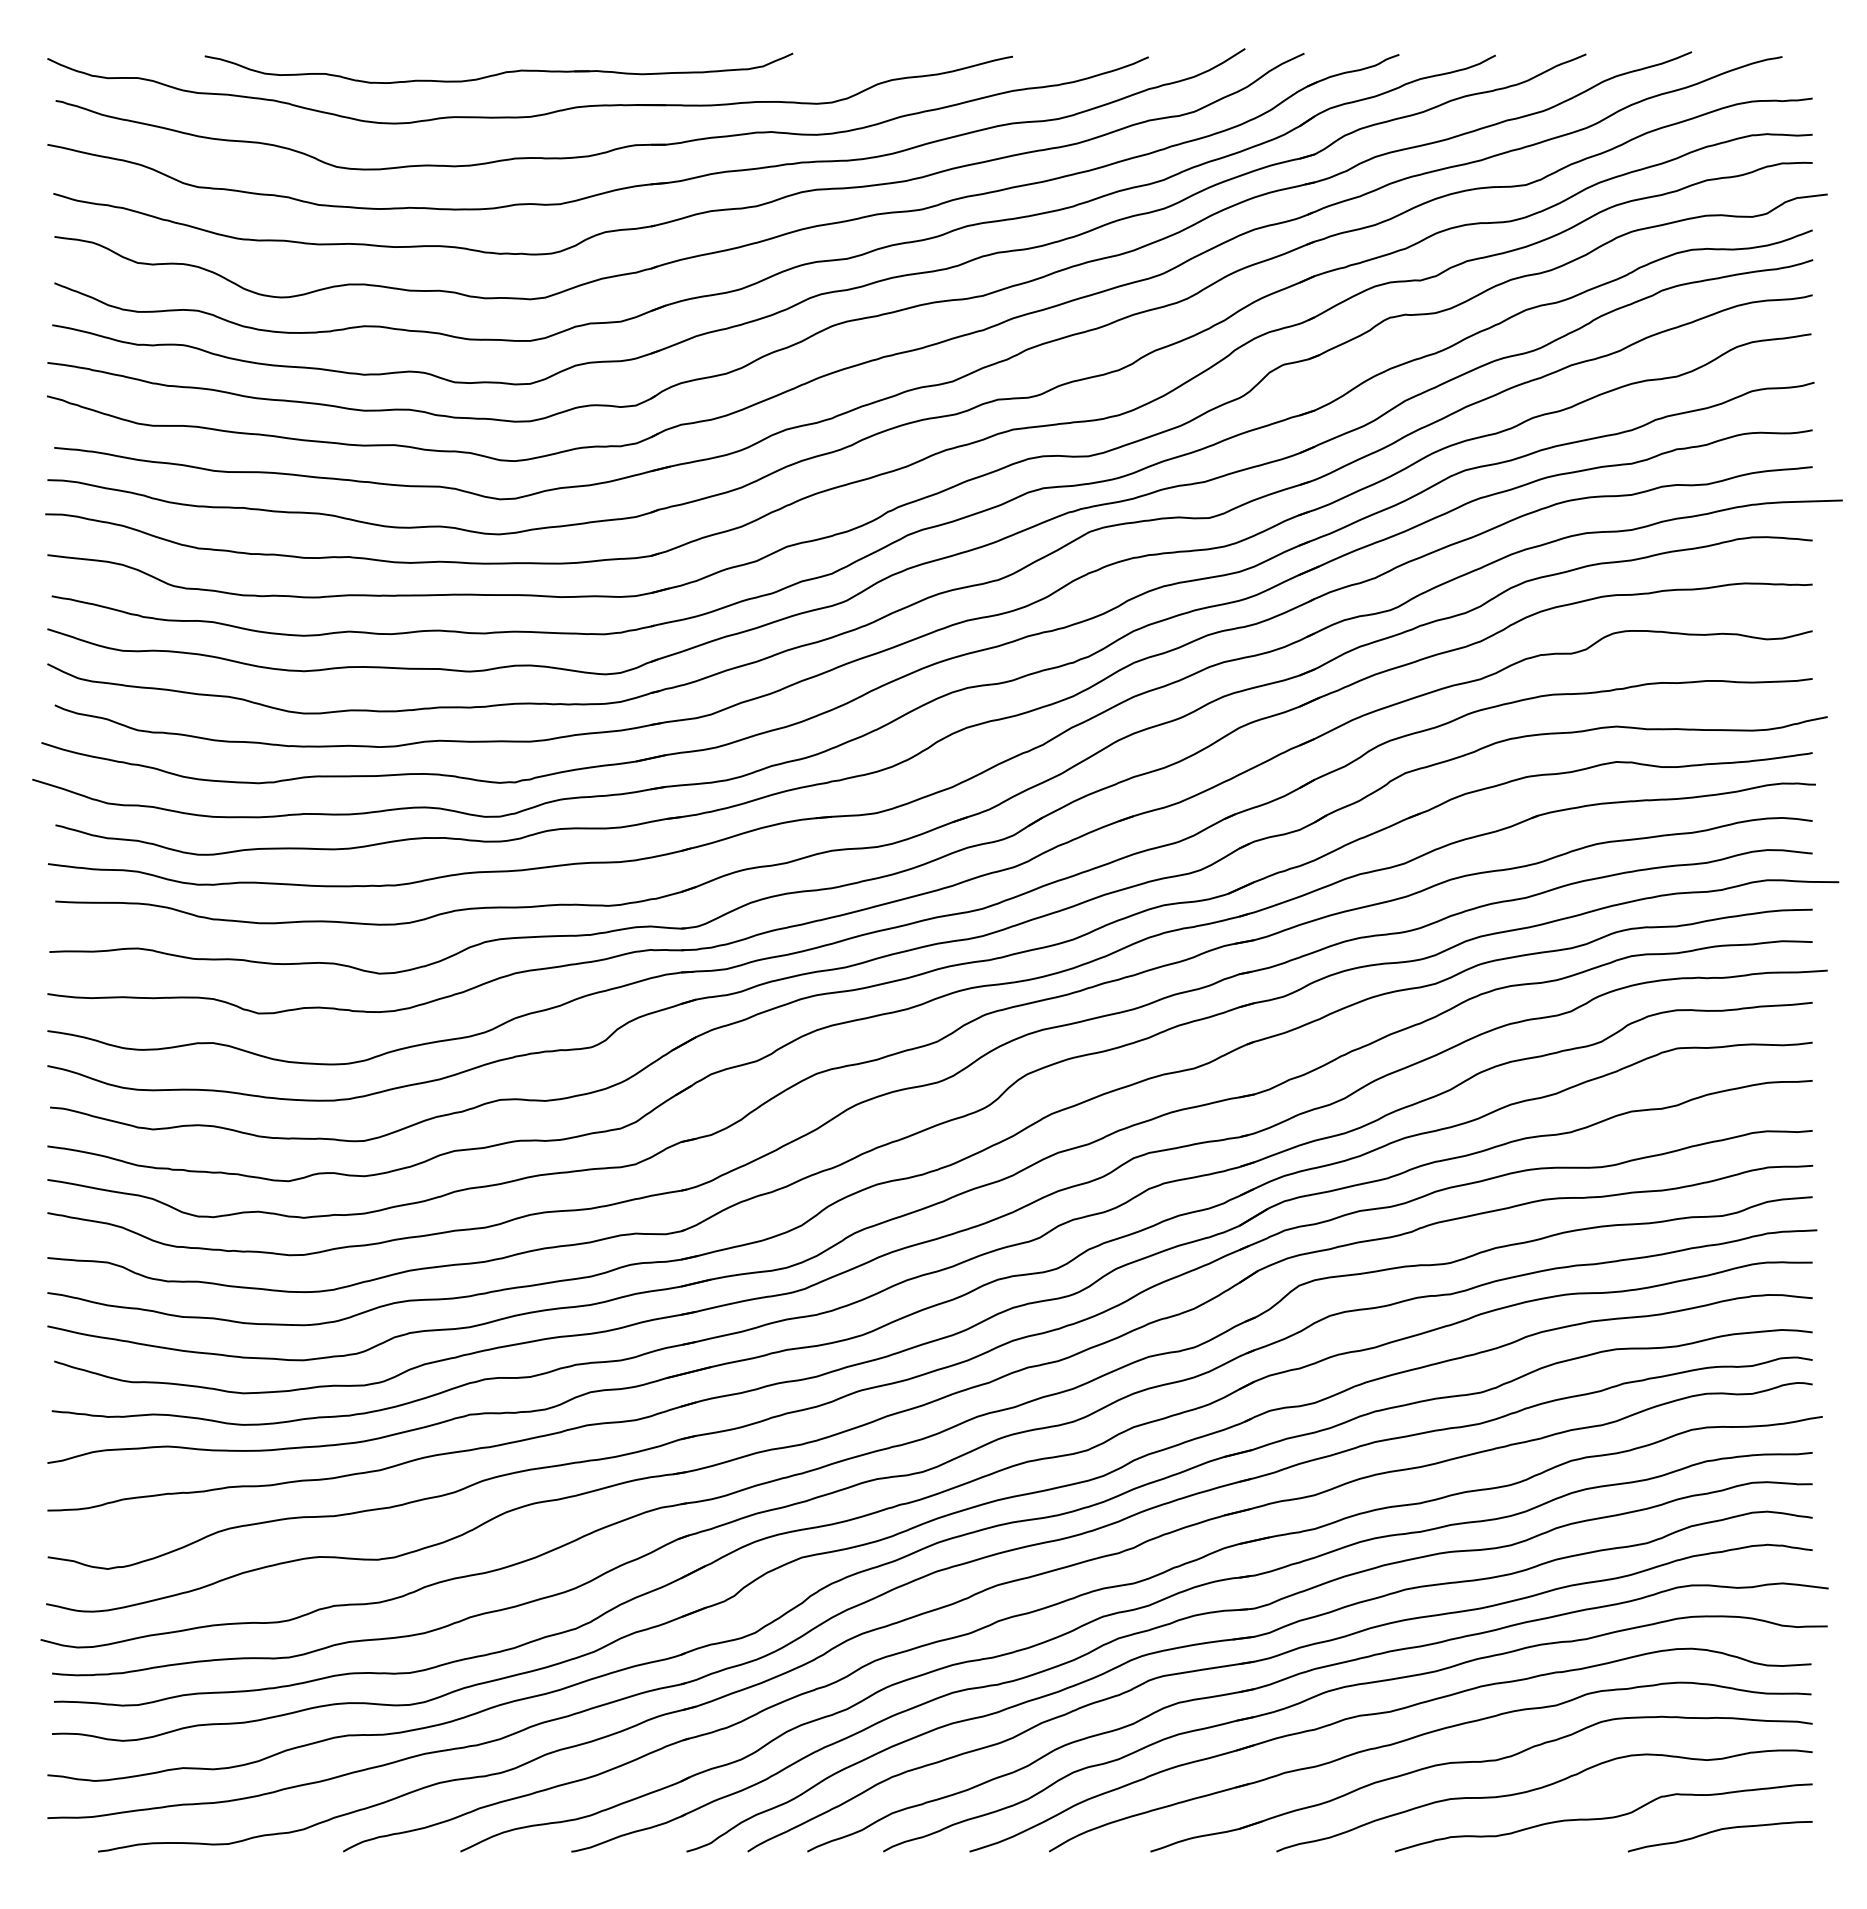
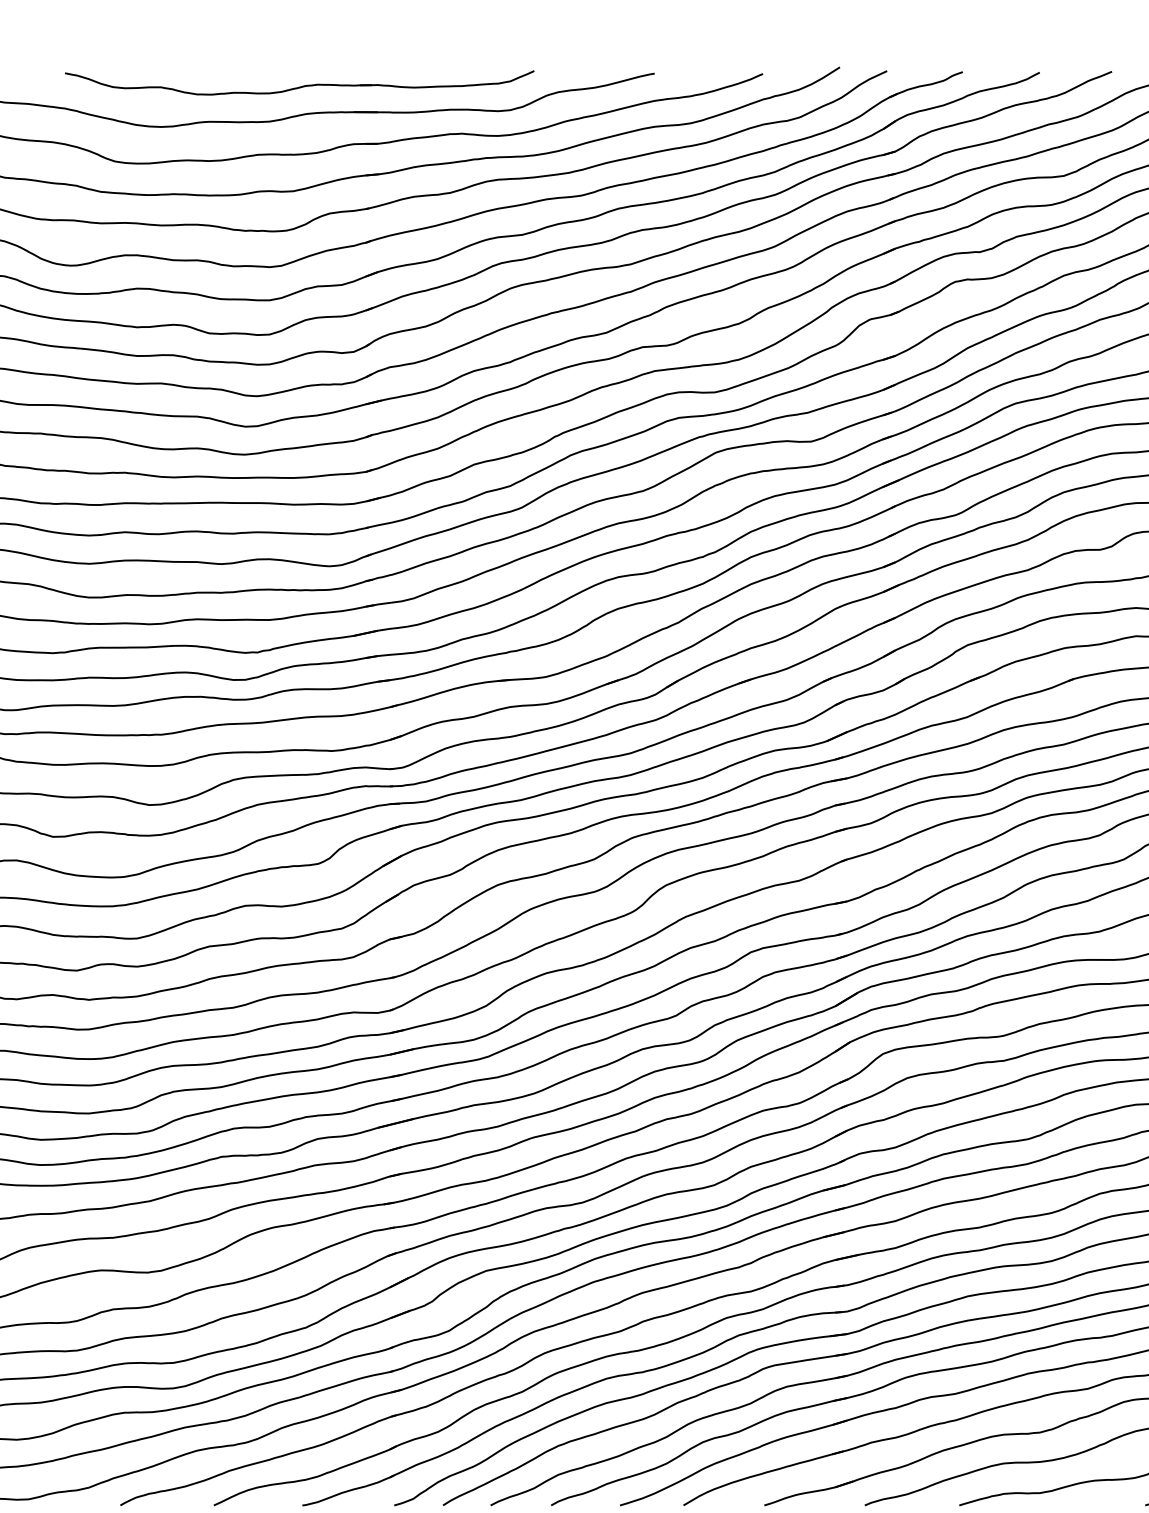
part: (498, 67) -> (299, 82), moved

